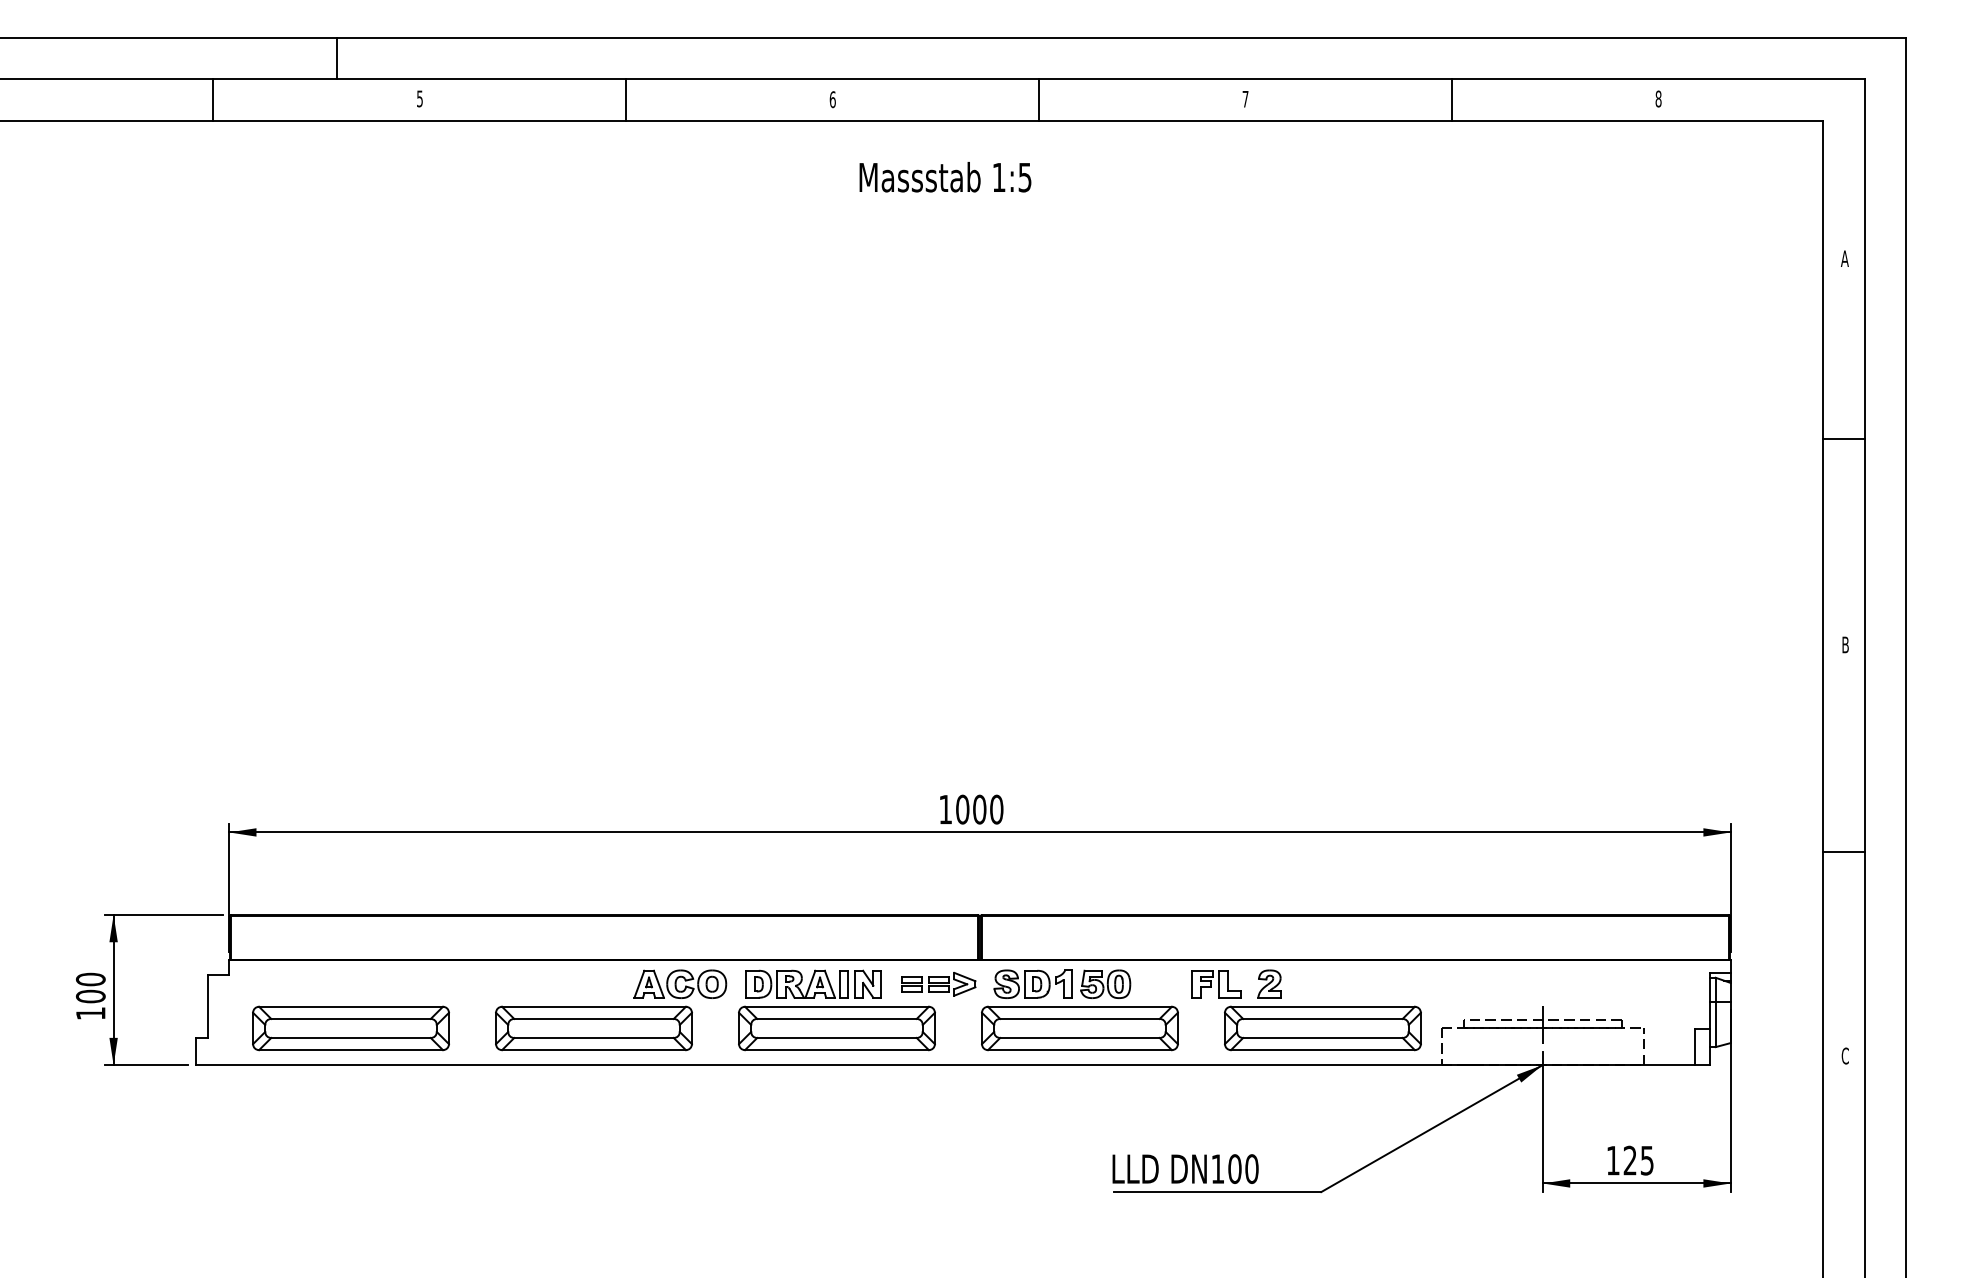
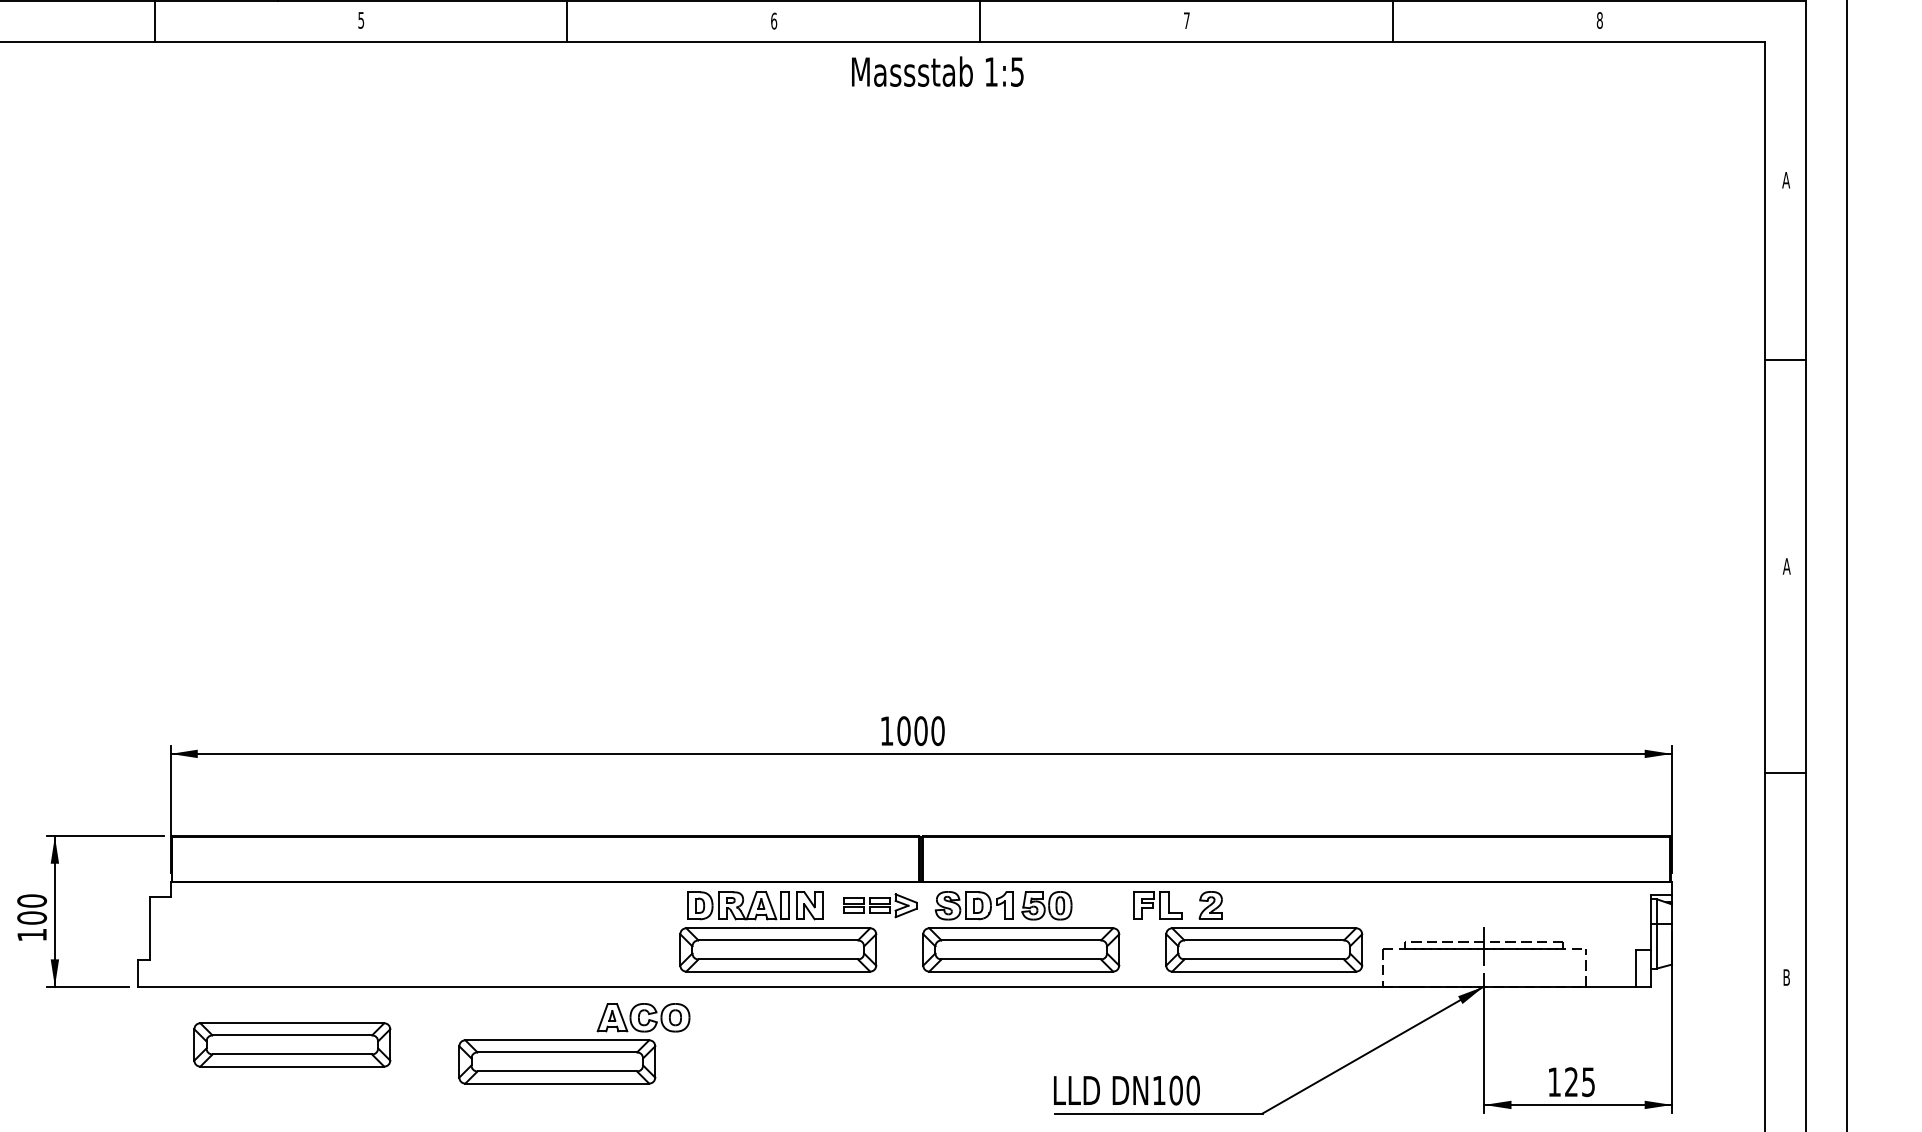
text: (945, 177) -> (937, 71), moved
text: (1845, 644) -> (1786, 565), B -> A
part: (611, 1010) -> (574, 1043), moved
part: (350, 1028) -> (291, 1044), moved
text: (1844, 1055) -> (1785, 976), C -> B

